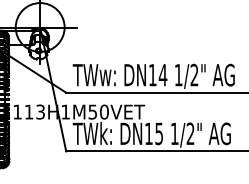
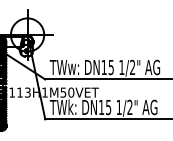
text: (163, 75) -> (111, 67), DN14 -> DN15

